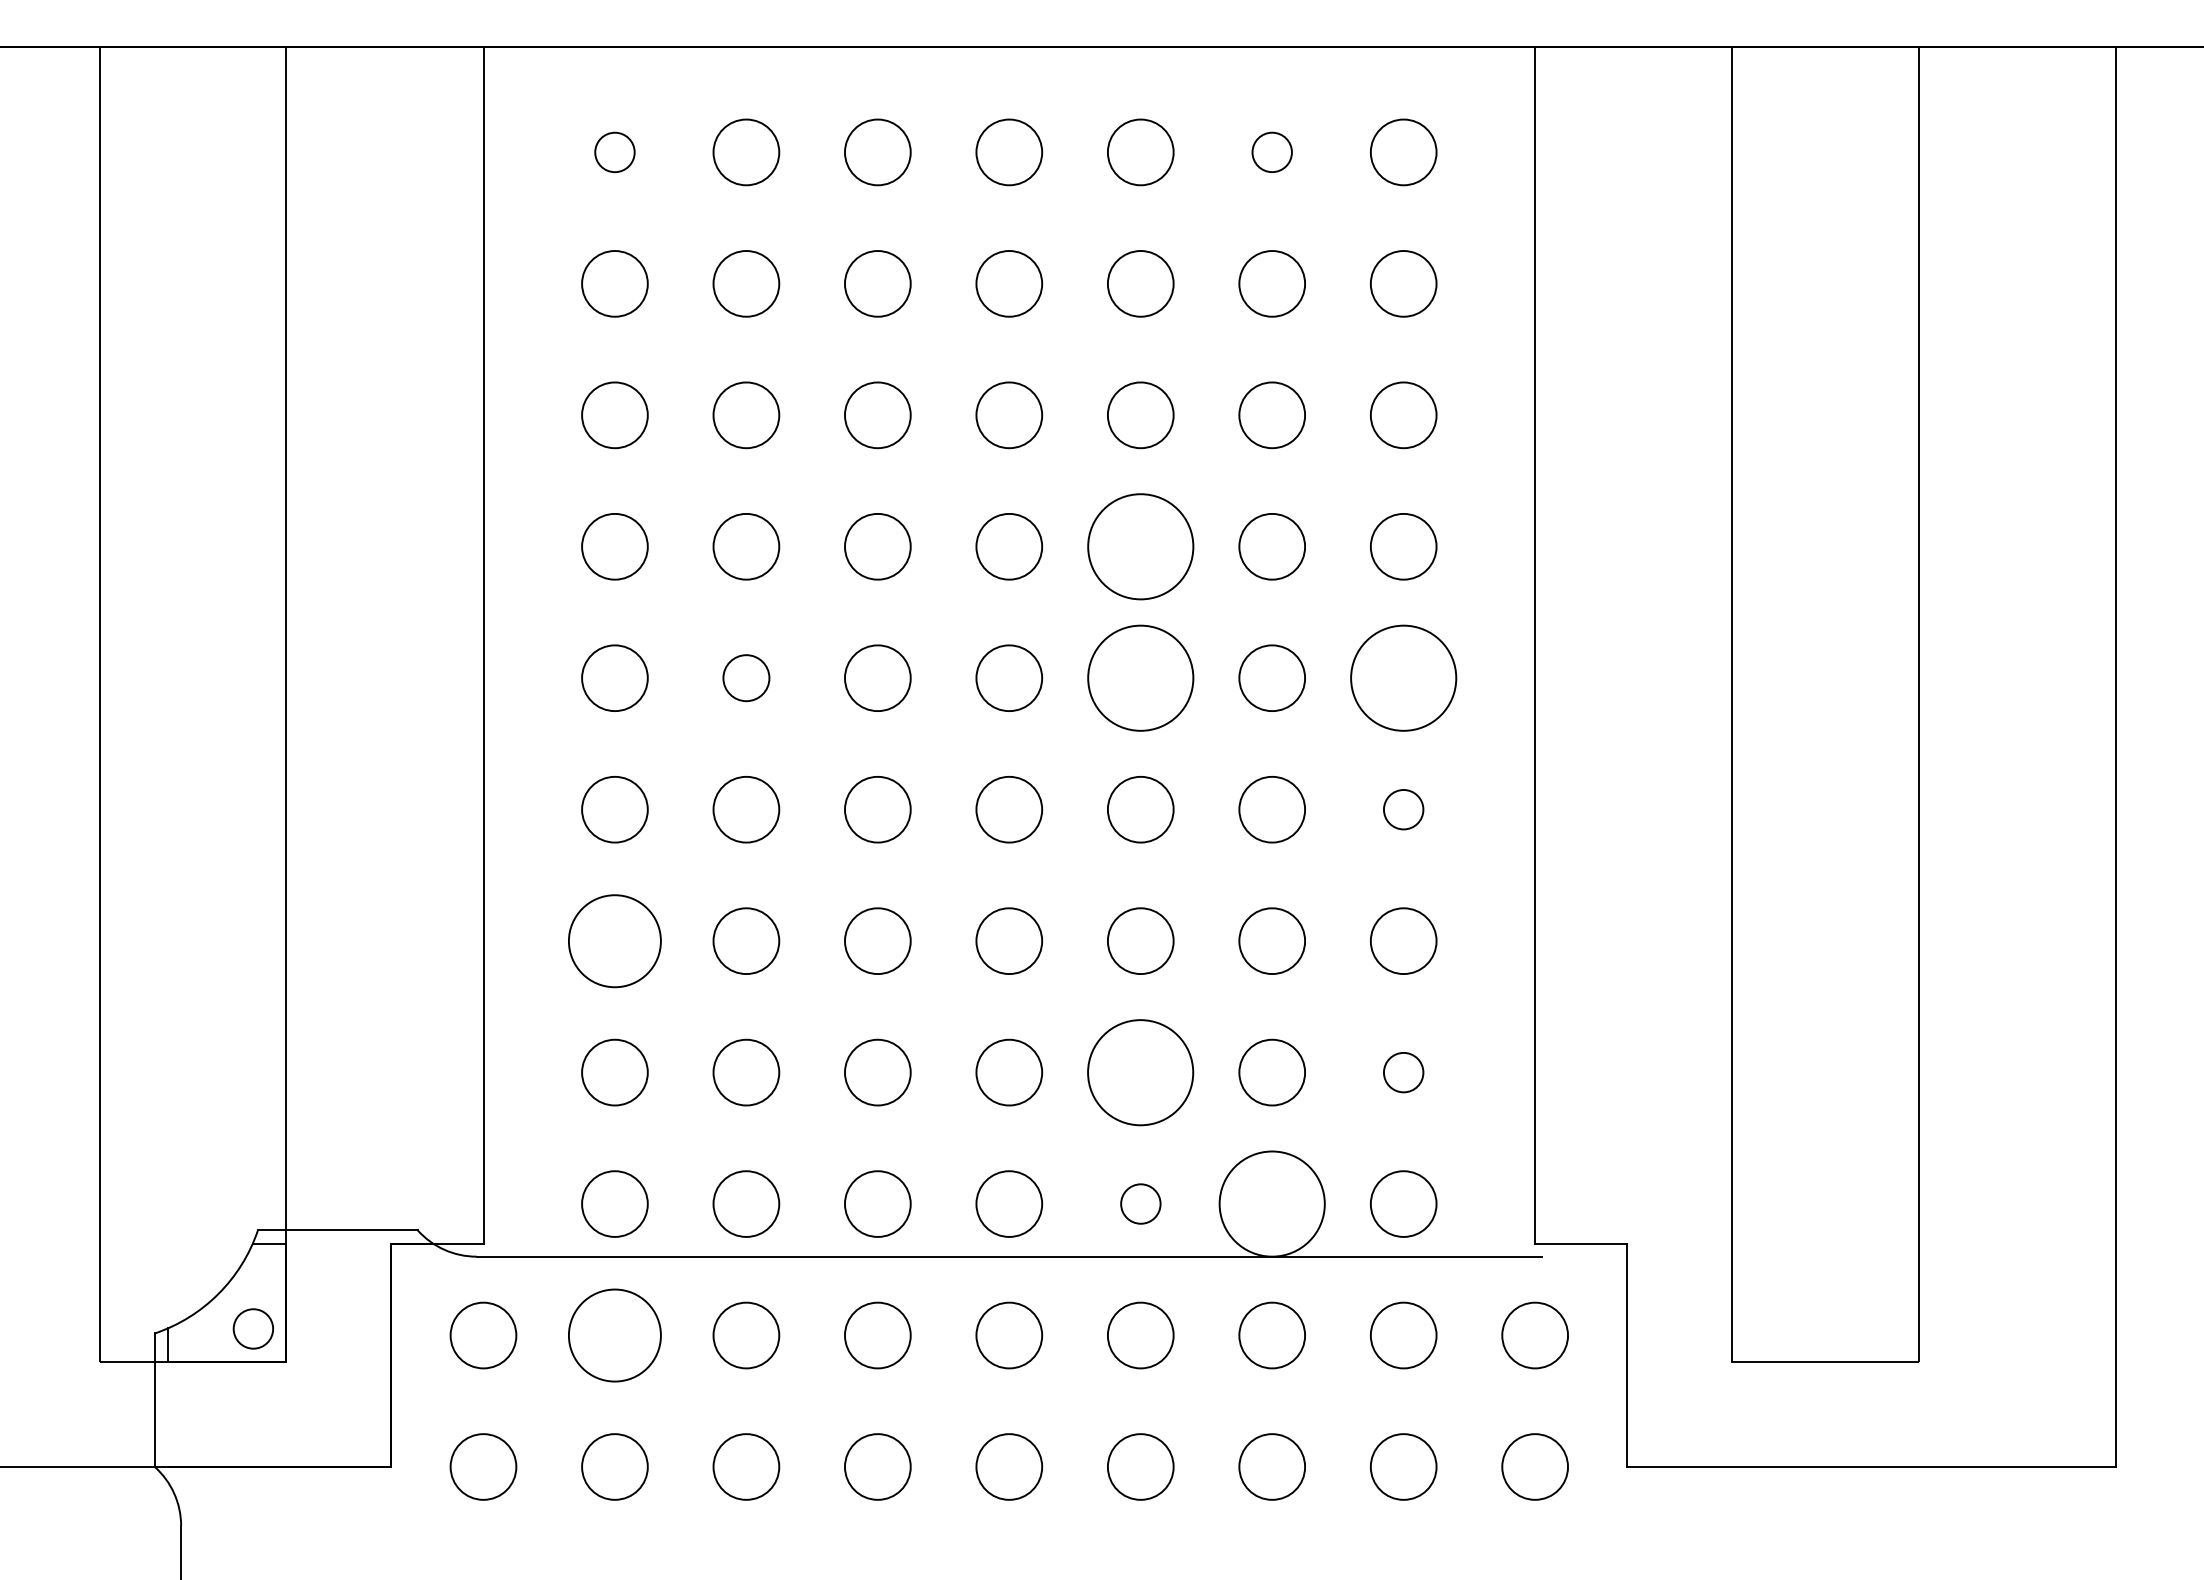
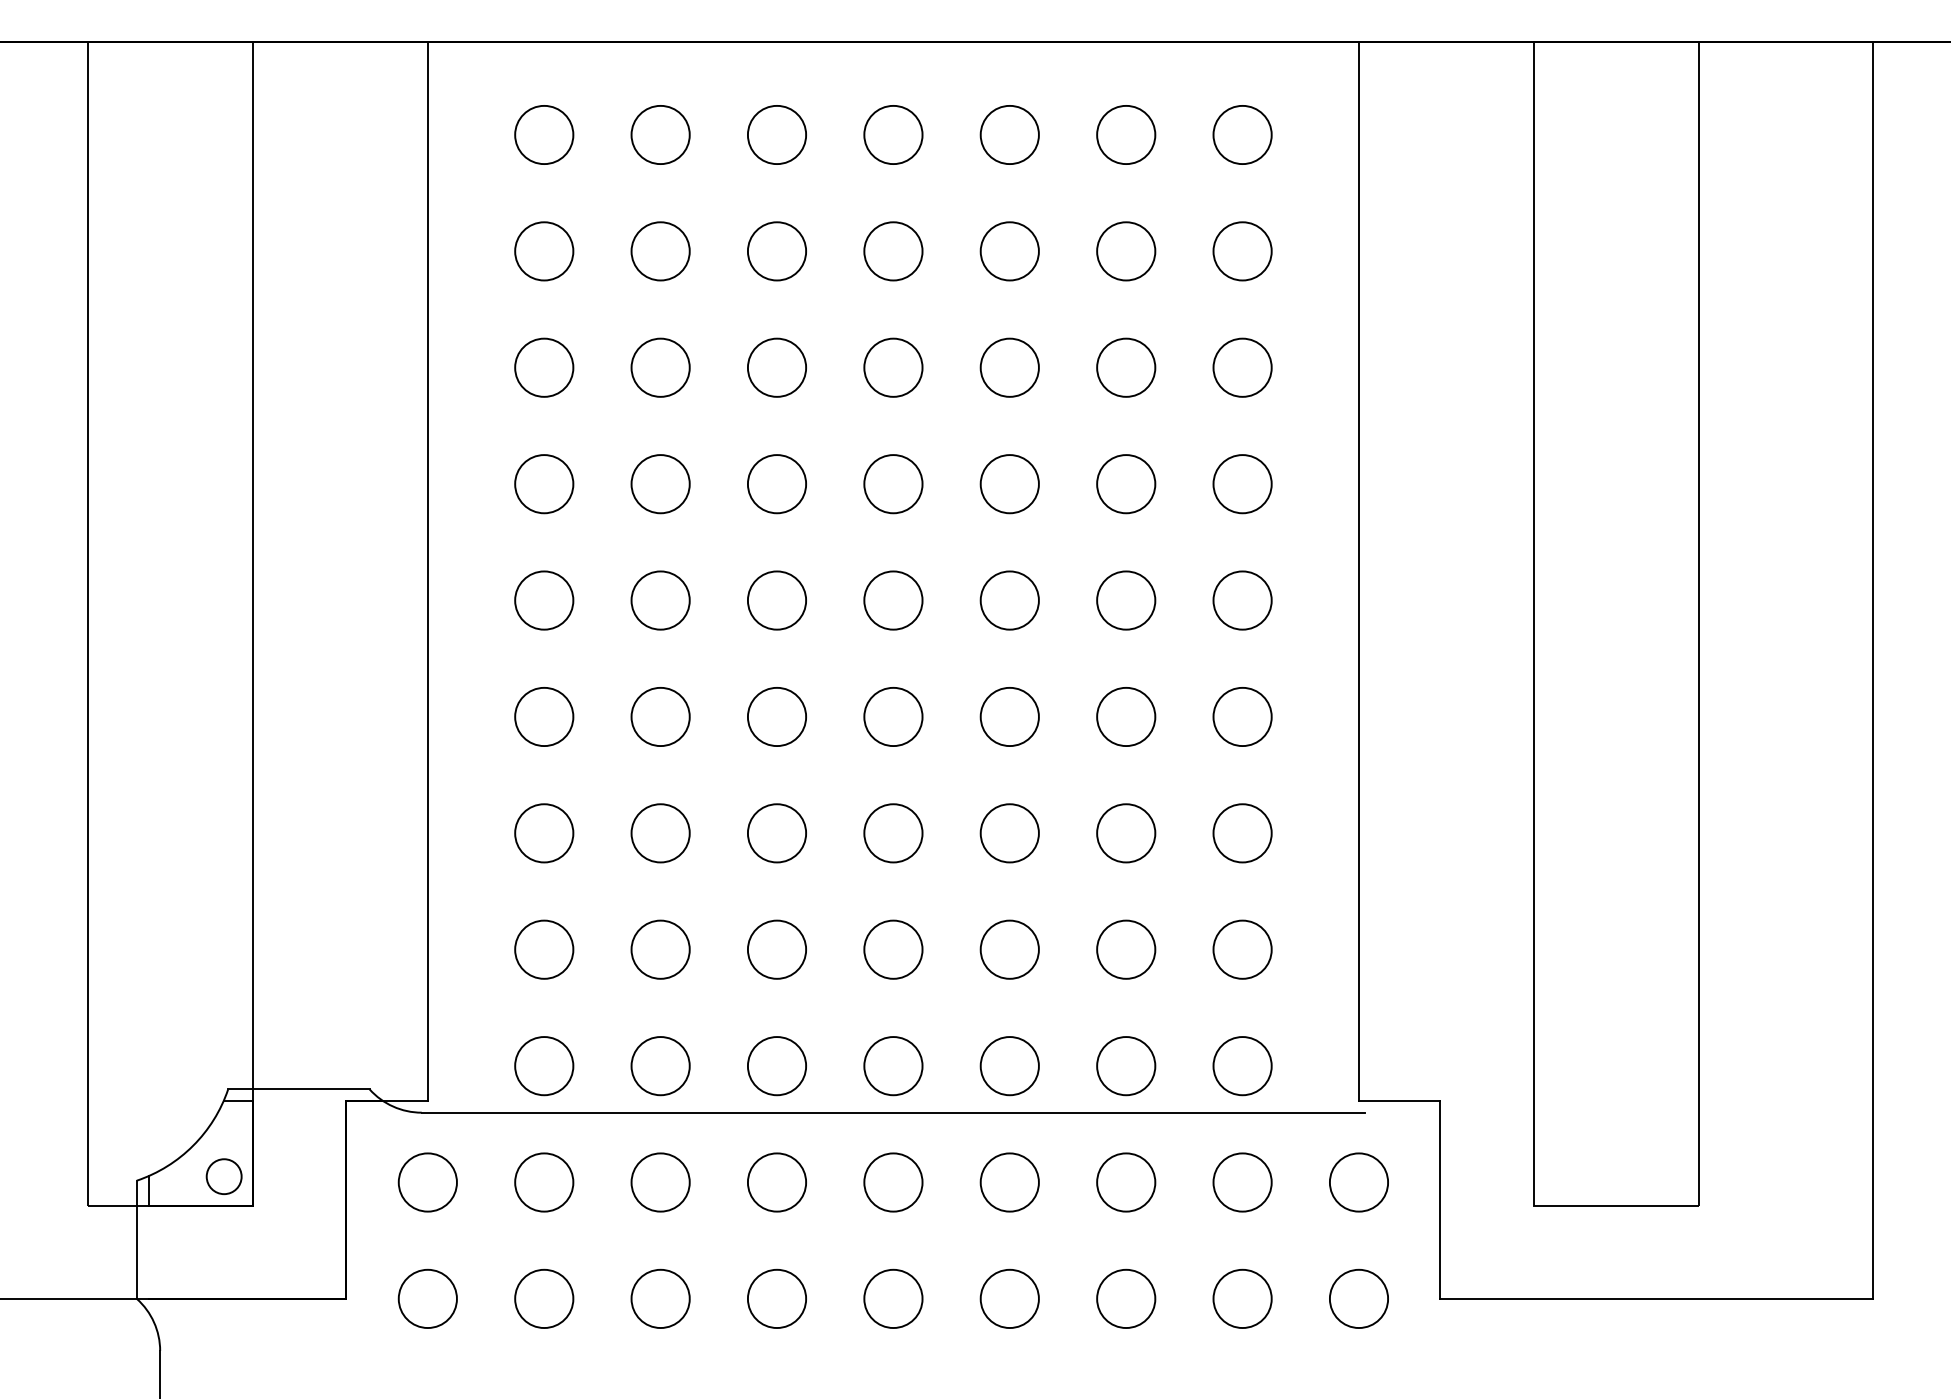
circle: (614, 152) -> (543, 135), size x1.67
circle: (1272, 152) -> (1126, 135), size x1.67
circle: (1140, 546) -> (1009, 483), size x0.62
circle: (746, 677) -> (660, 599), size x1.43
circle: (1140, 678) -> (1009, 600), size x0.62
circle: (1403, 678) -> (1242, 600), size x0.62
circle: (1403, 809) -> (1242, 716), size x1.67
circle: (614, 940) -> (543, 832), size x0.71
circle: (1140, 1072) -> (1009, 949), size x0.62
circle: (1403, 1072) -> (1242, 949), size x1.67
circle: (1140, 1203) -> (1009, 1065), size x1.67
circle: (1272, 1203) -> (1126, 1065), size x0.62
circle: (614, 1335) -> (543, 1182), size x0.71

